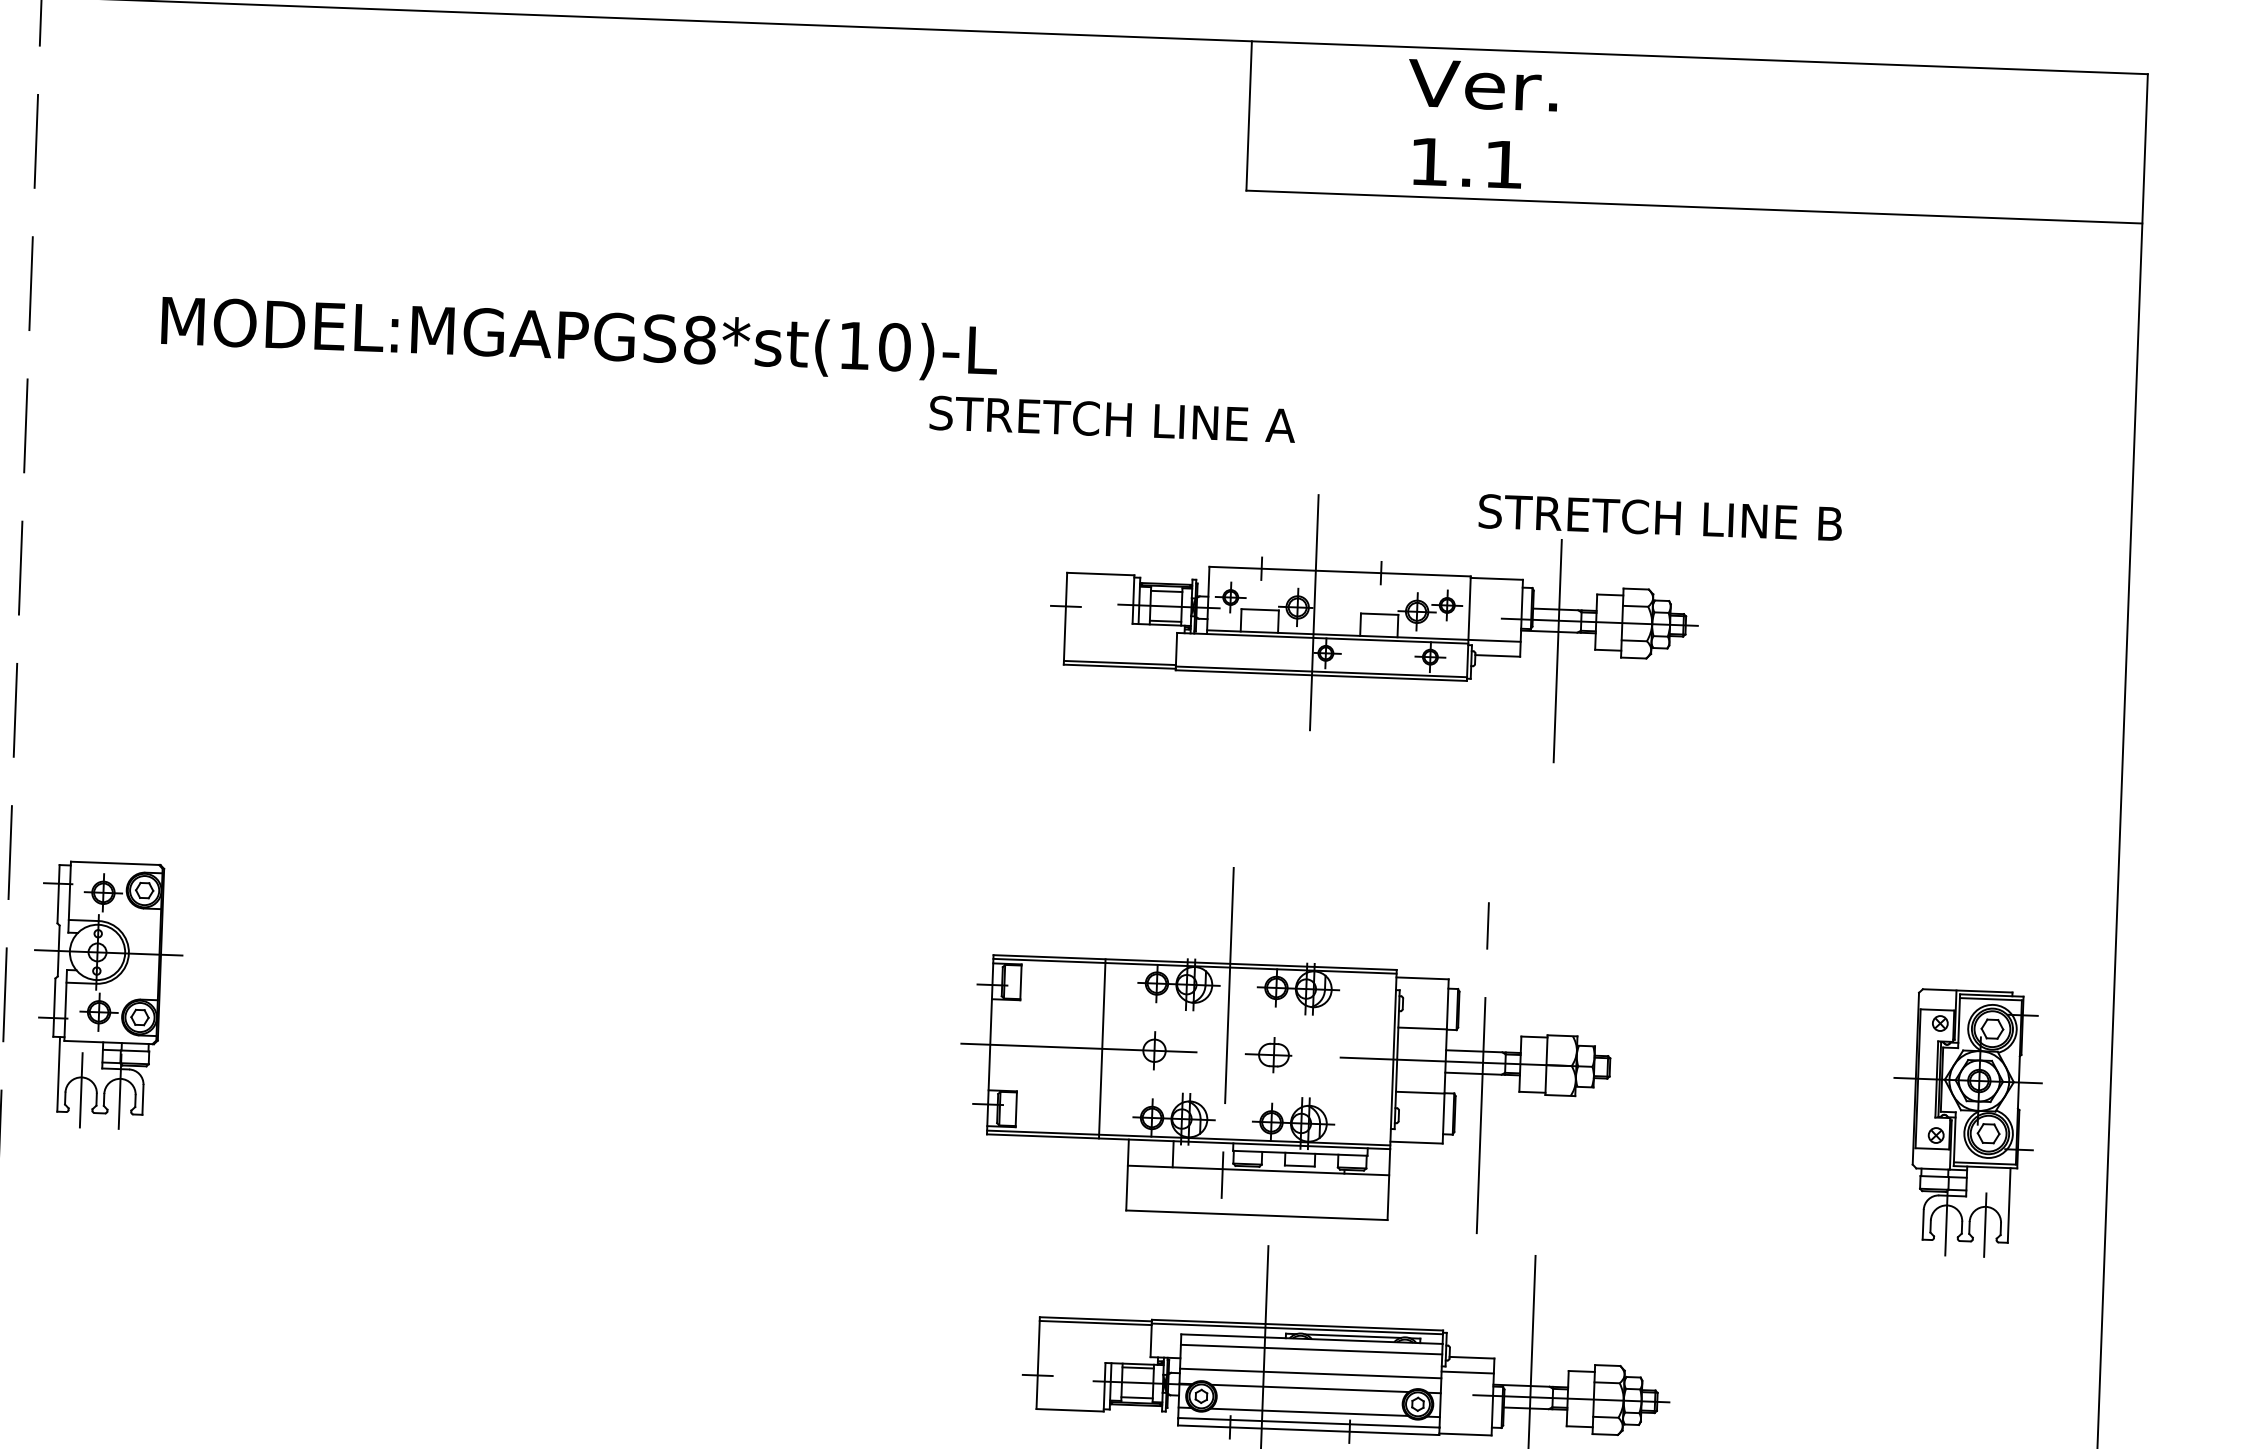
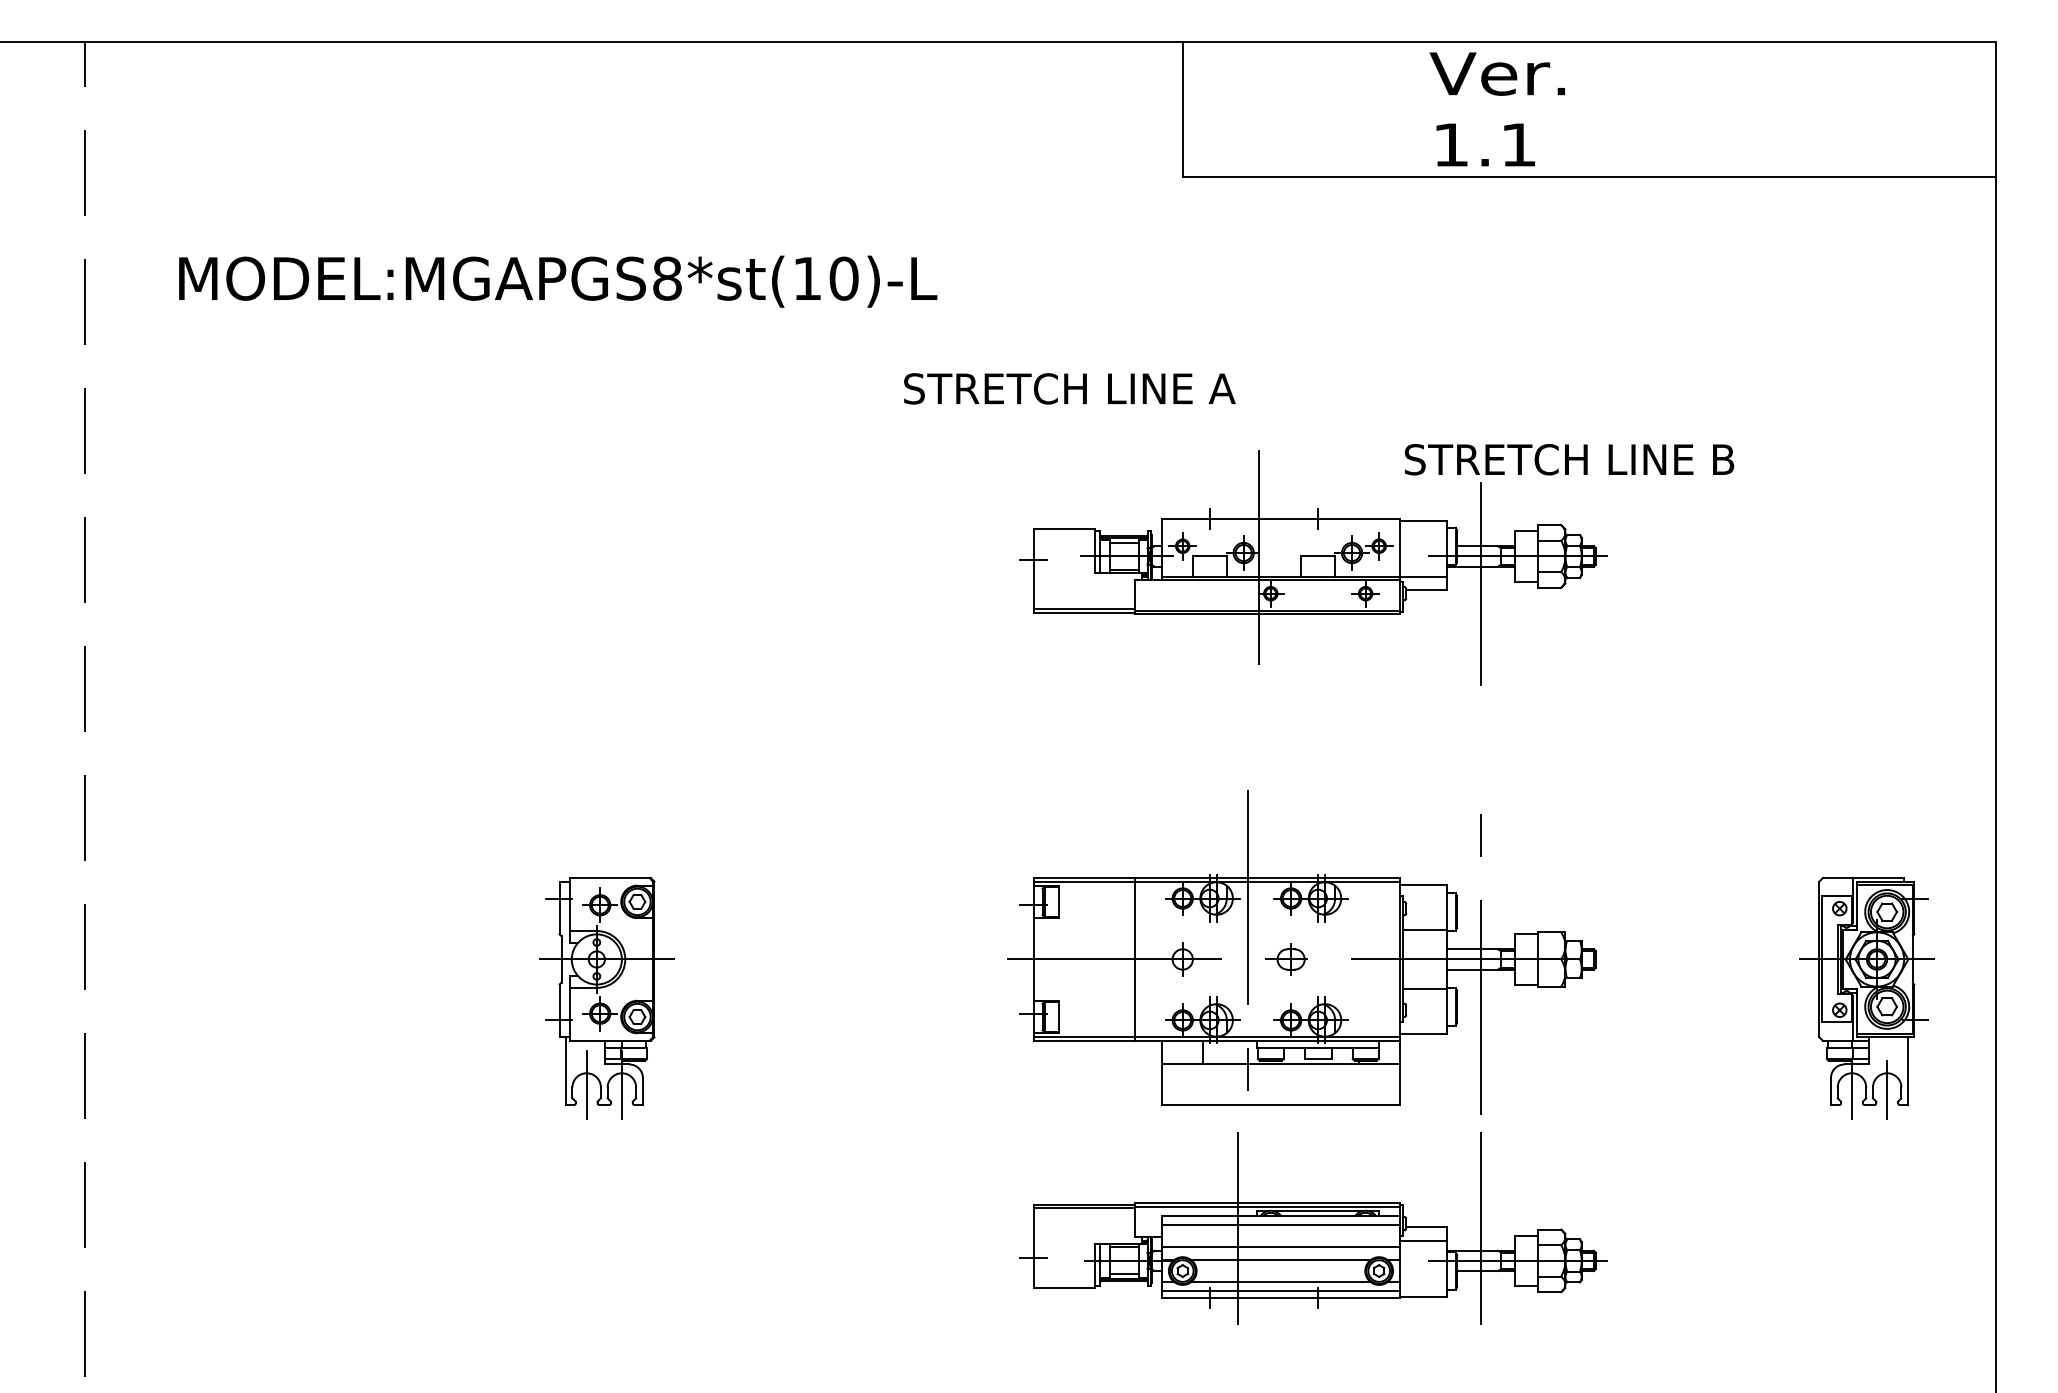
text: (1480, 124) -> (1496, 109), moved
text: (579, 338) -> (558, 281), moved
part: (106, 995) -> (606, 998), moved
part: (1285, 1047) -> (1301, 952), moved

